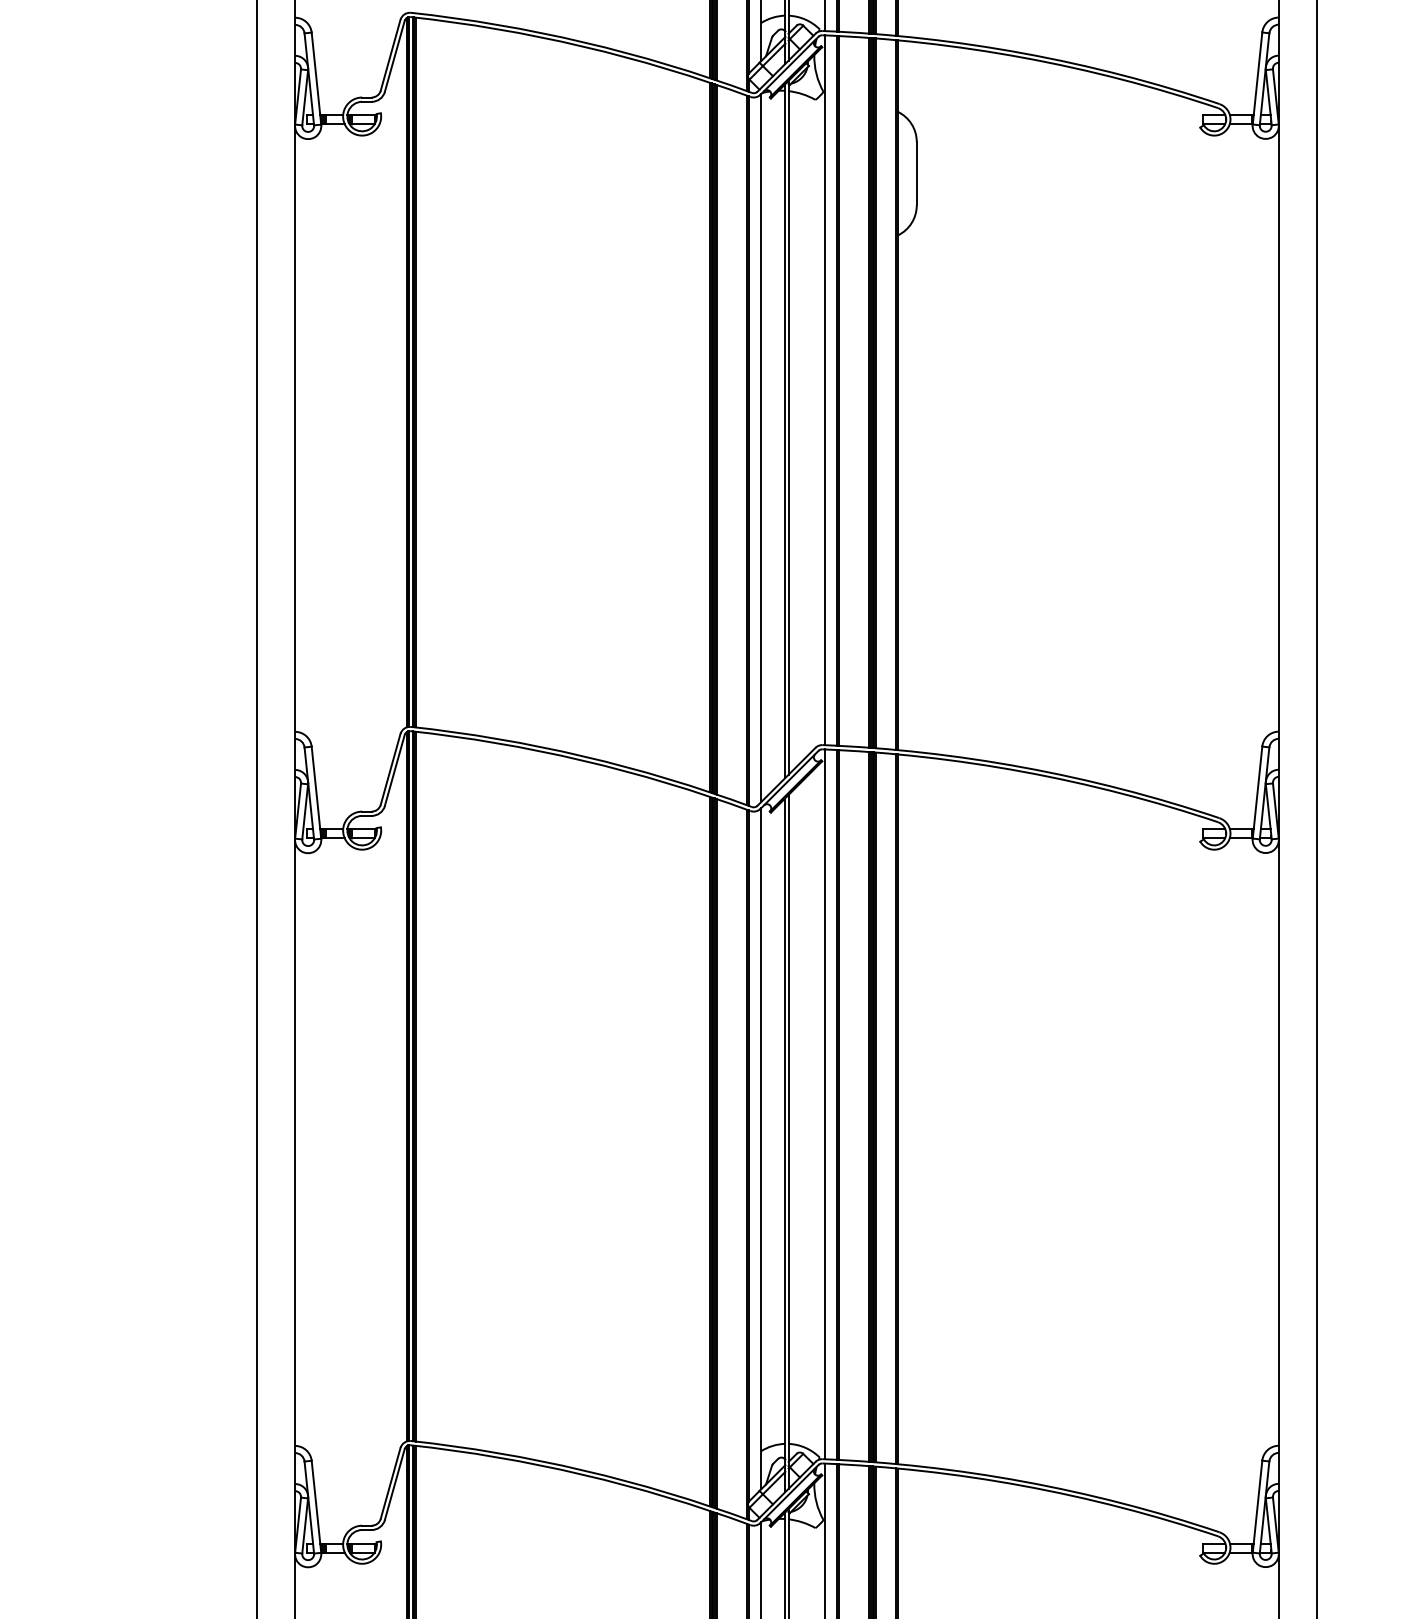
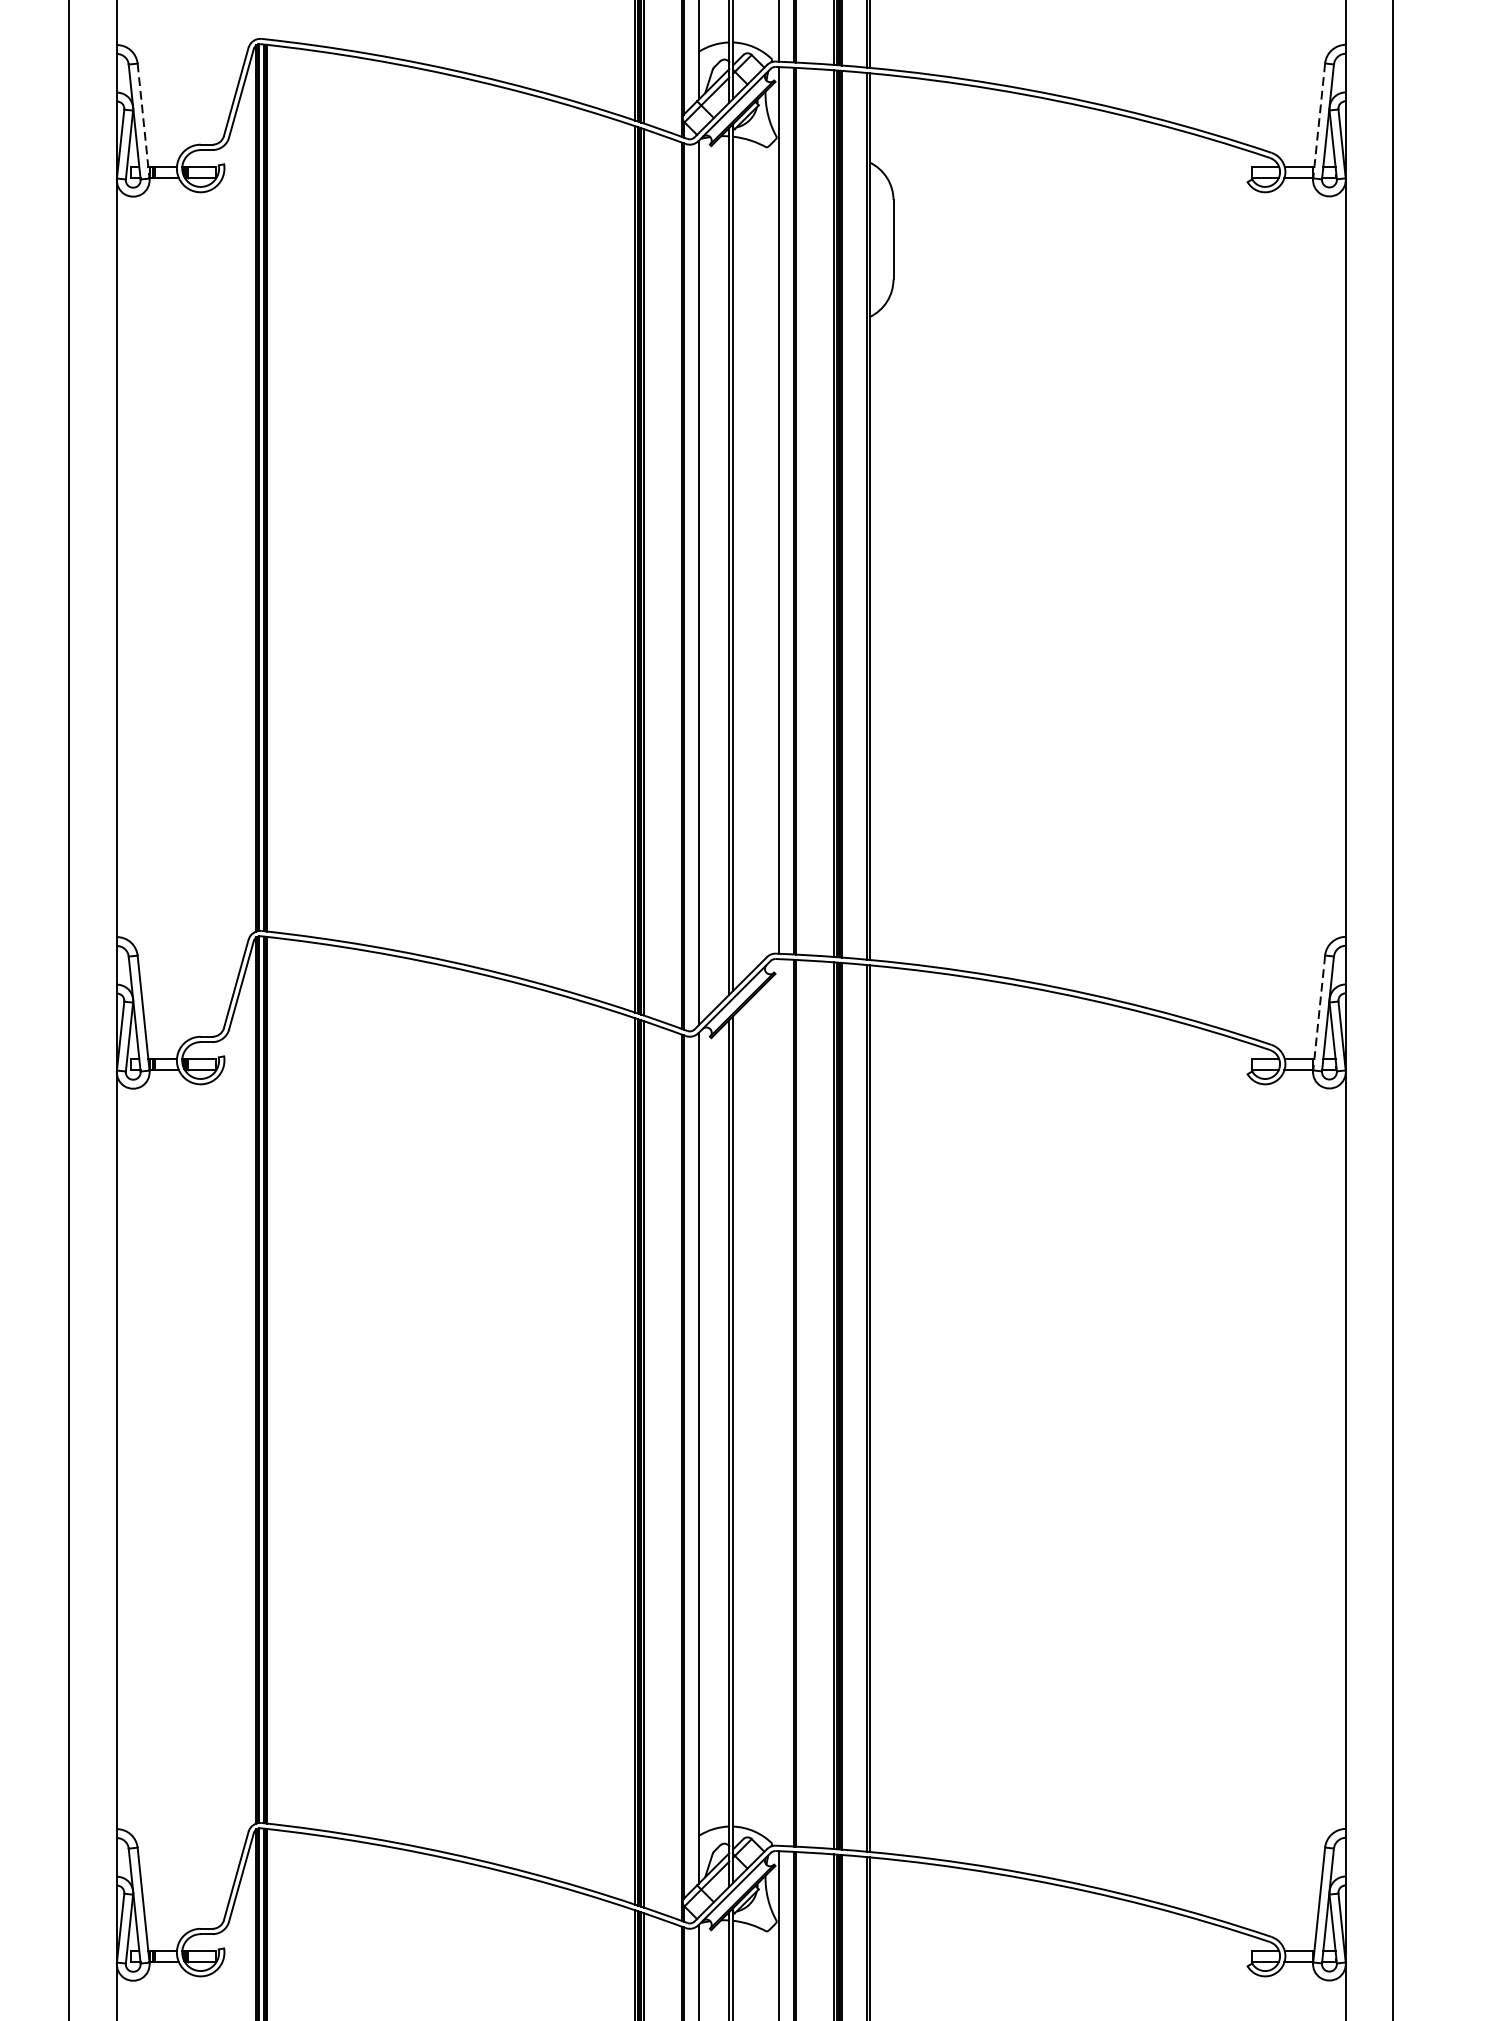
line: (1257, 78) -> (1319, 120), solid -> dashed
line: (316, 79) -> (143, 122), solid -> dashed
line: (1257, 793) -> (1319, 1014), solid -> dashed
line: (825, 1104) -> (779, 1402), removed

